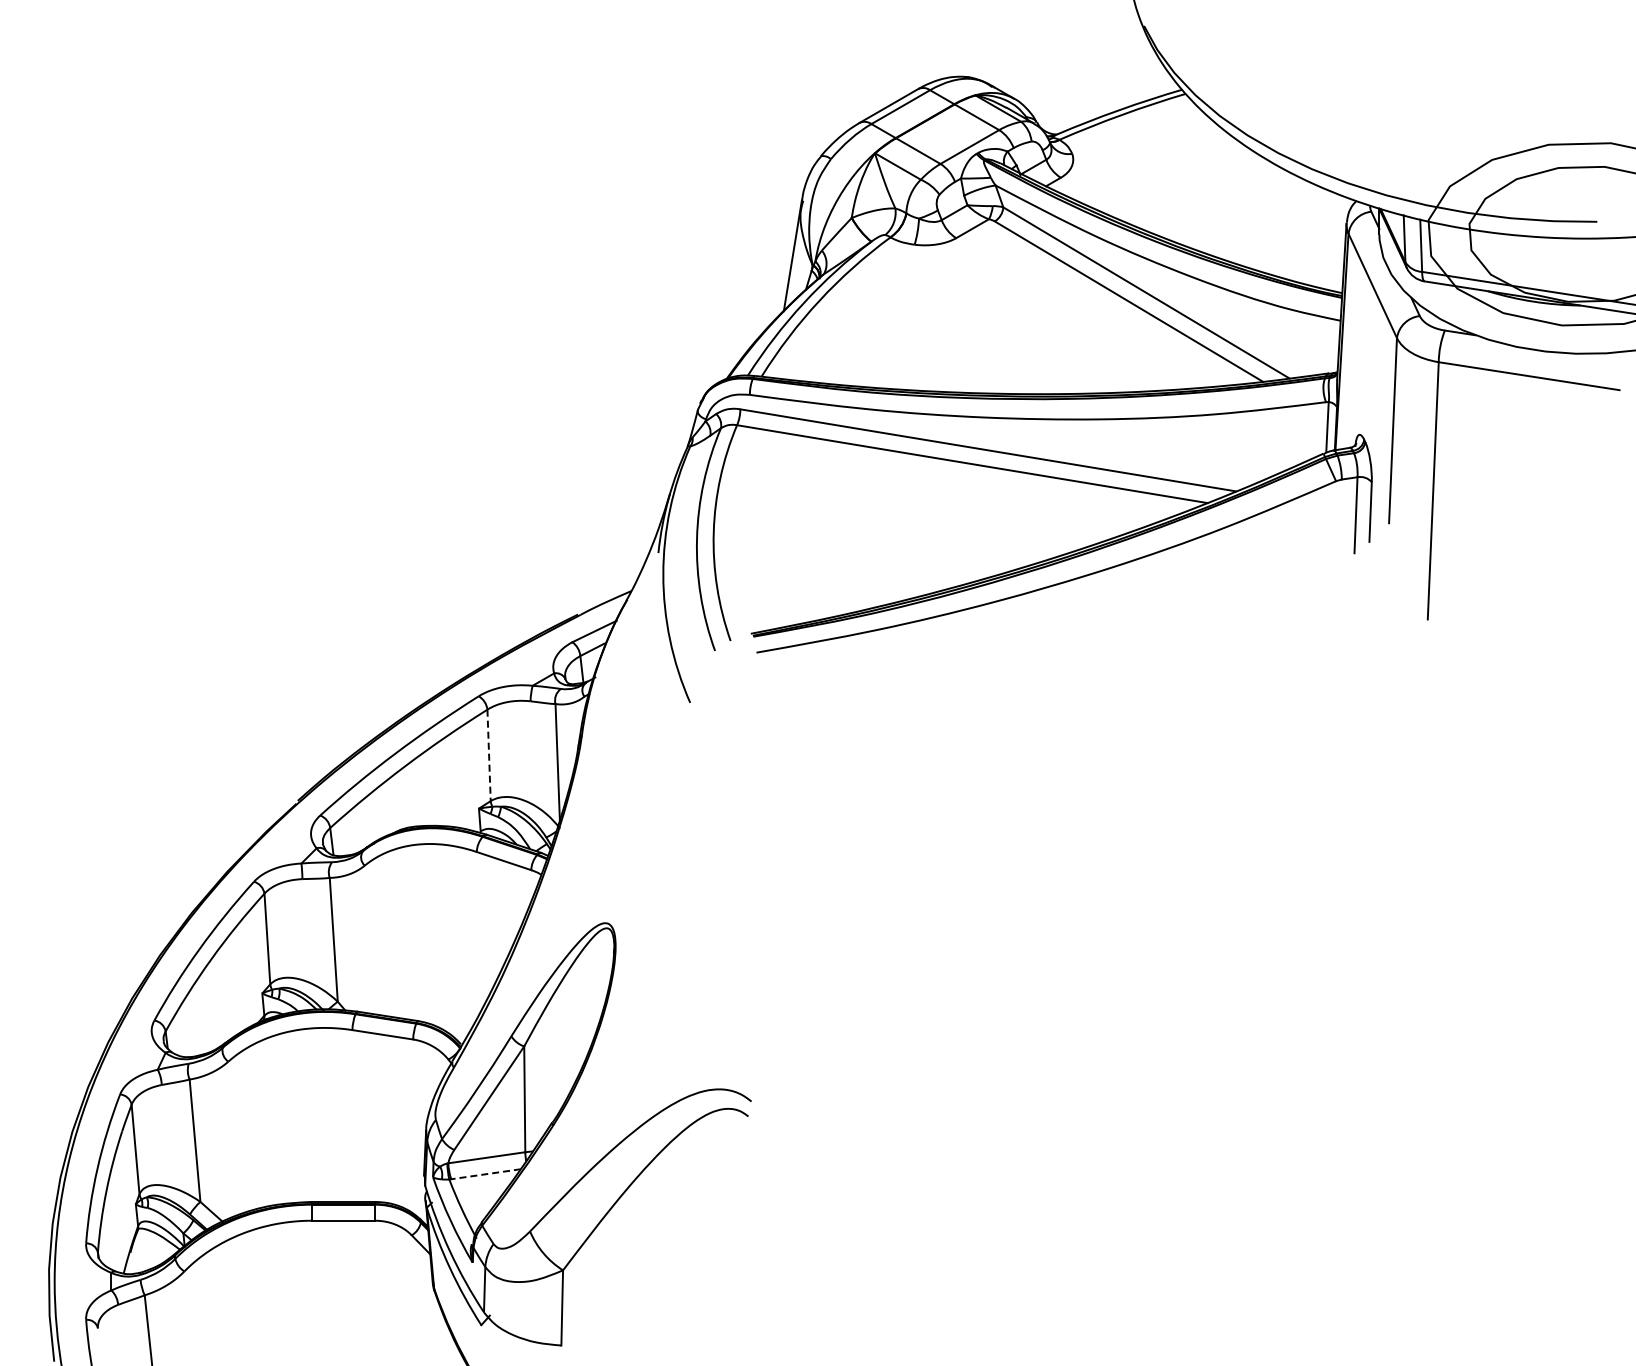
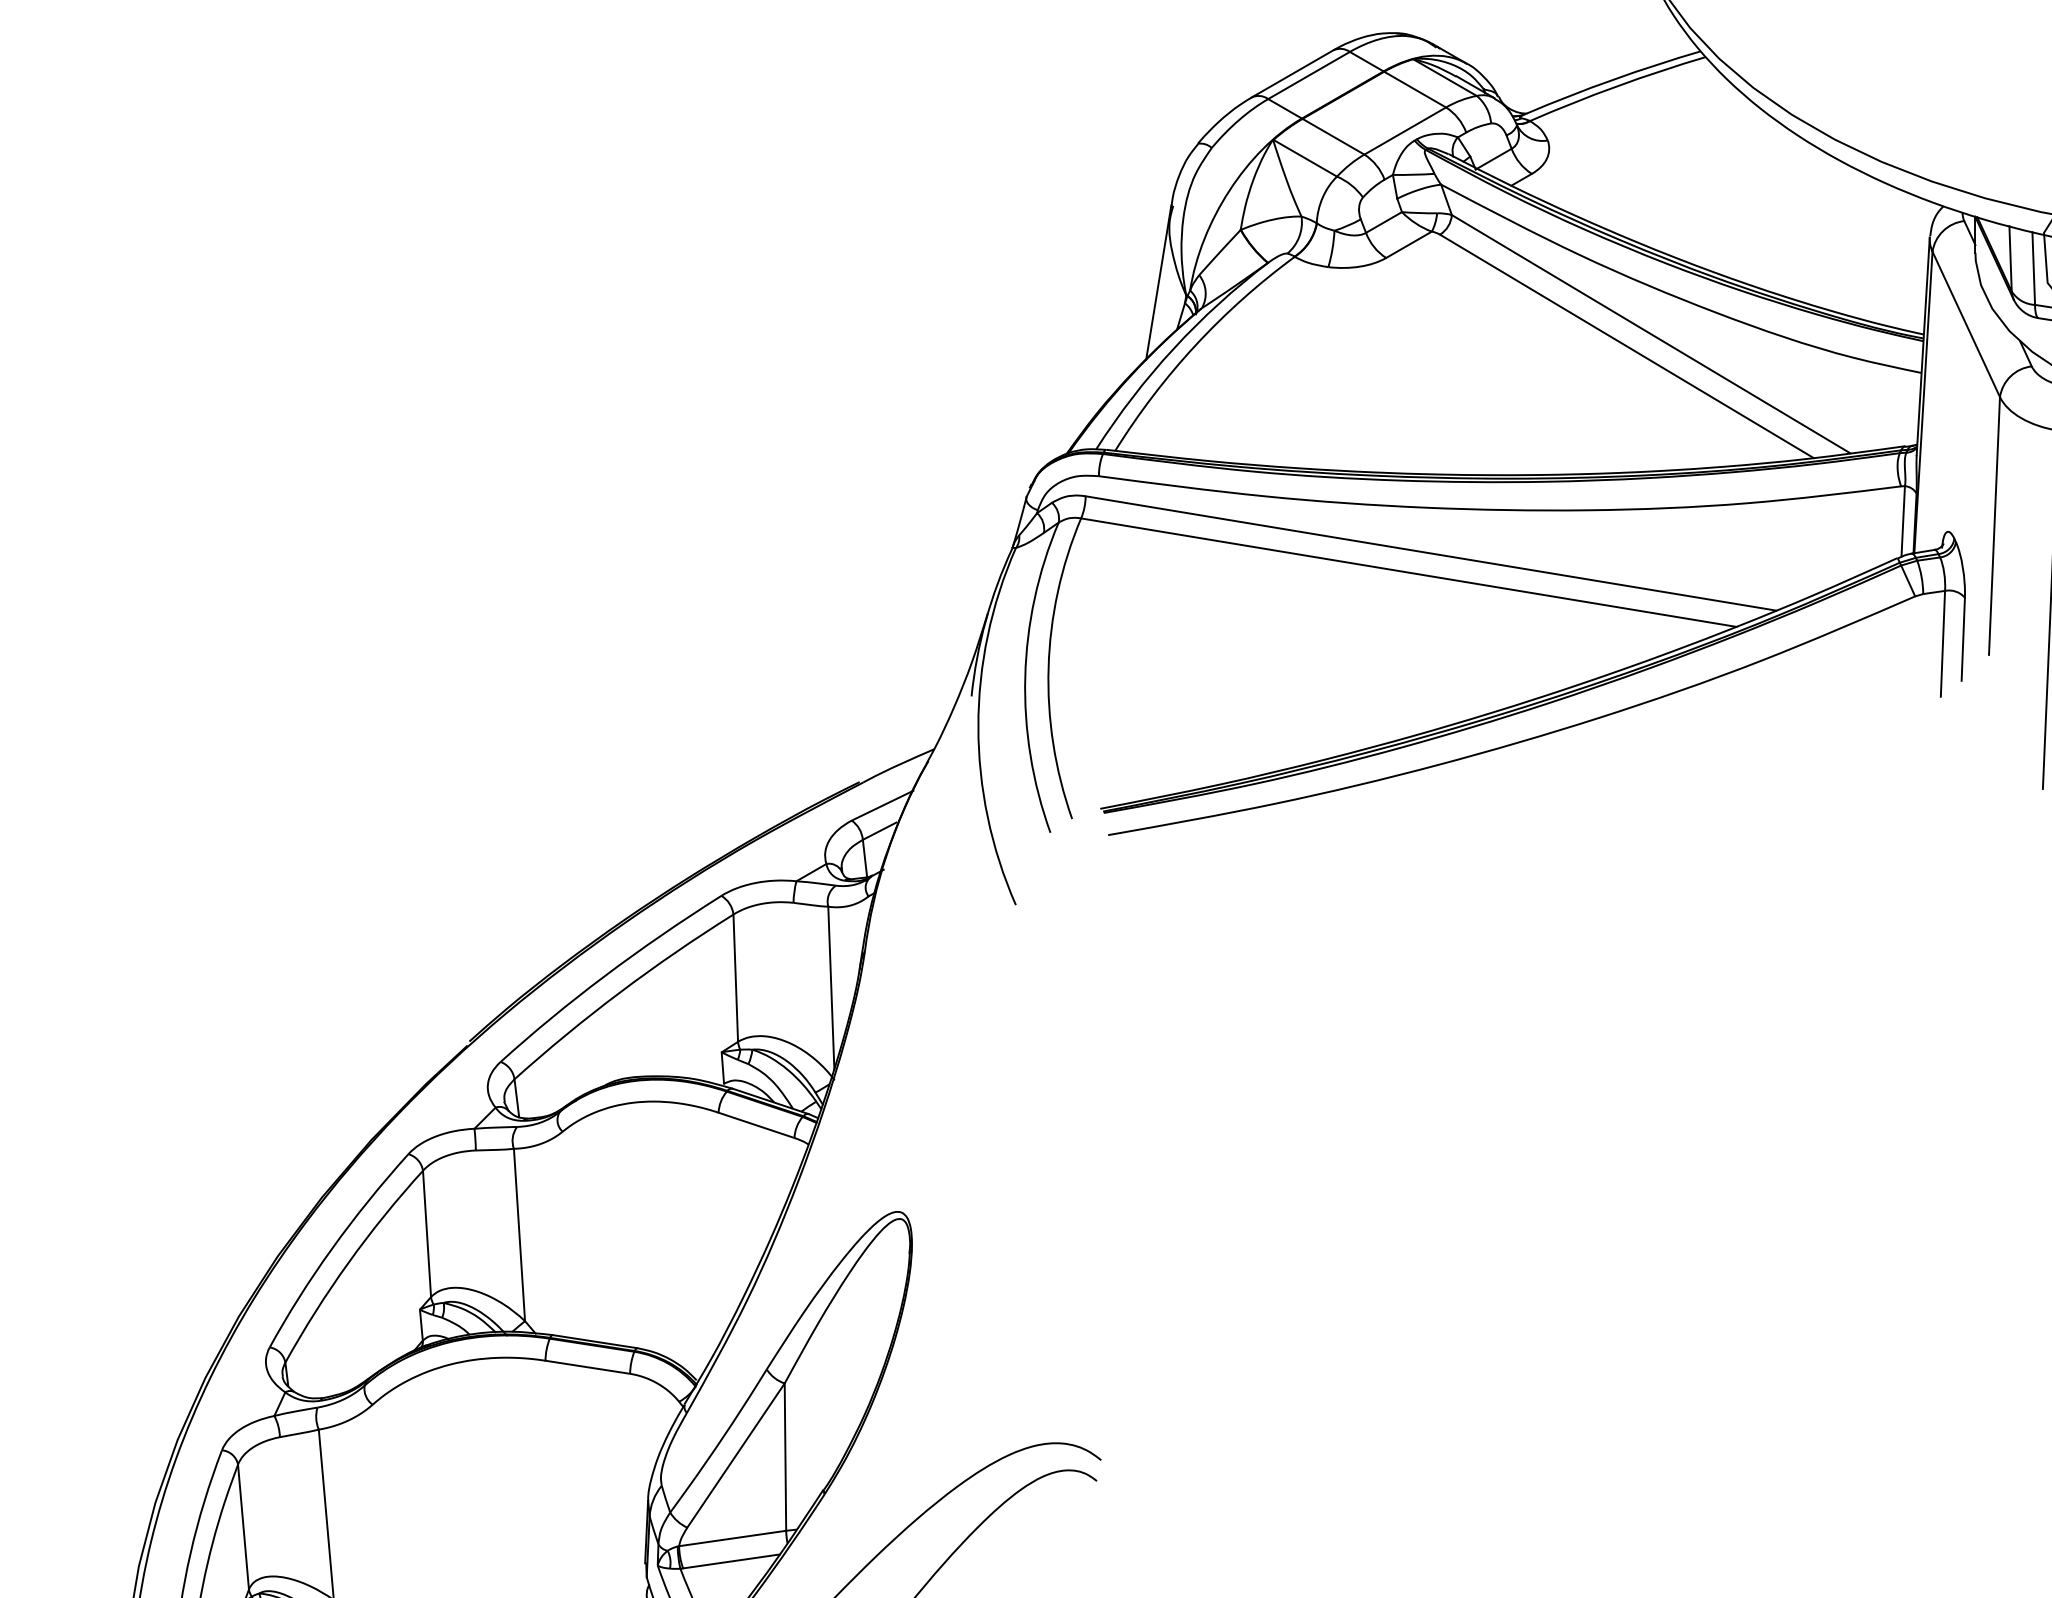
line: (489, 755) -> (736, 978), dashed -> solid
line: (485, 1174) -> (730, 1561), dashed -> solid

